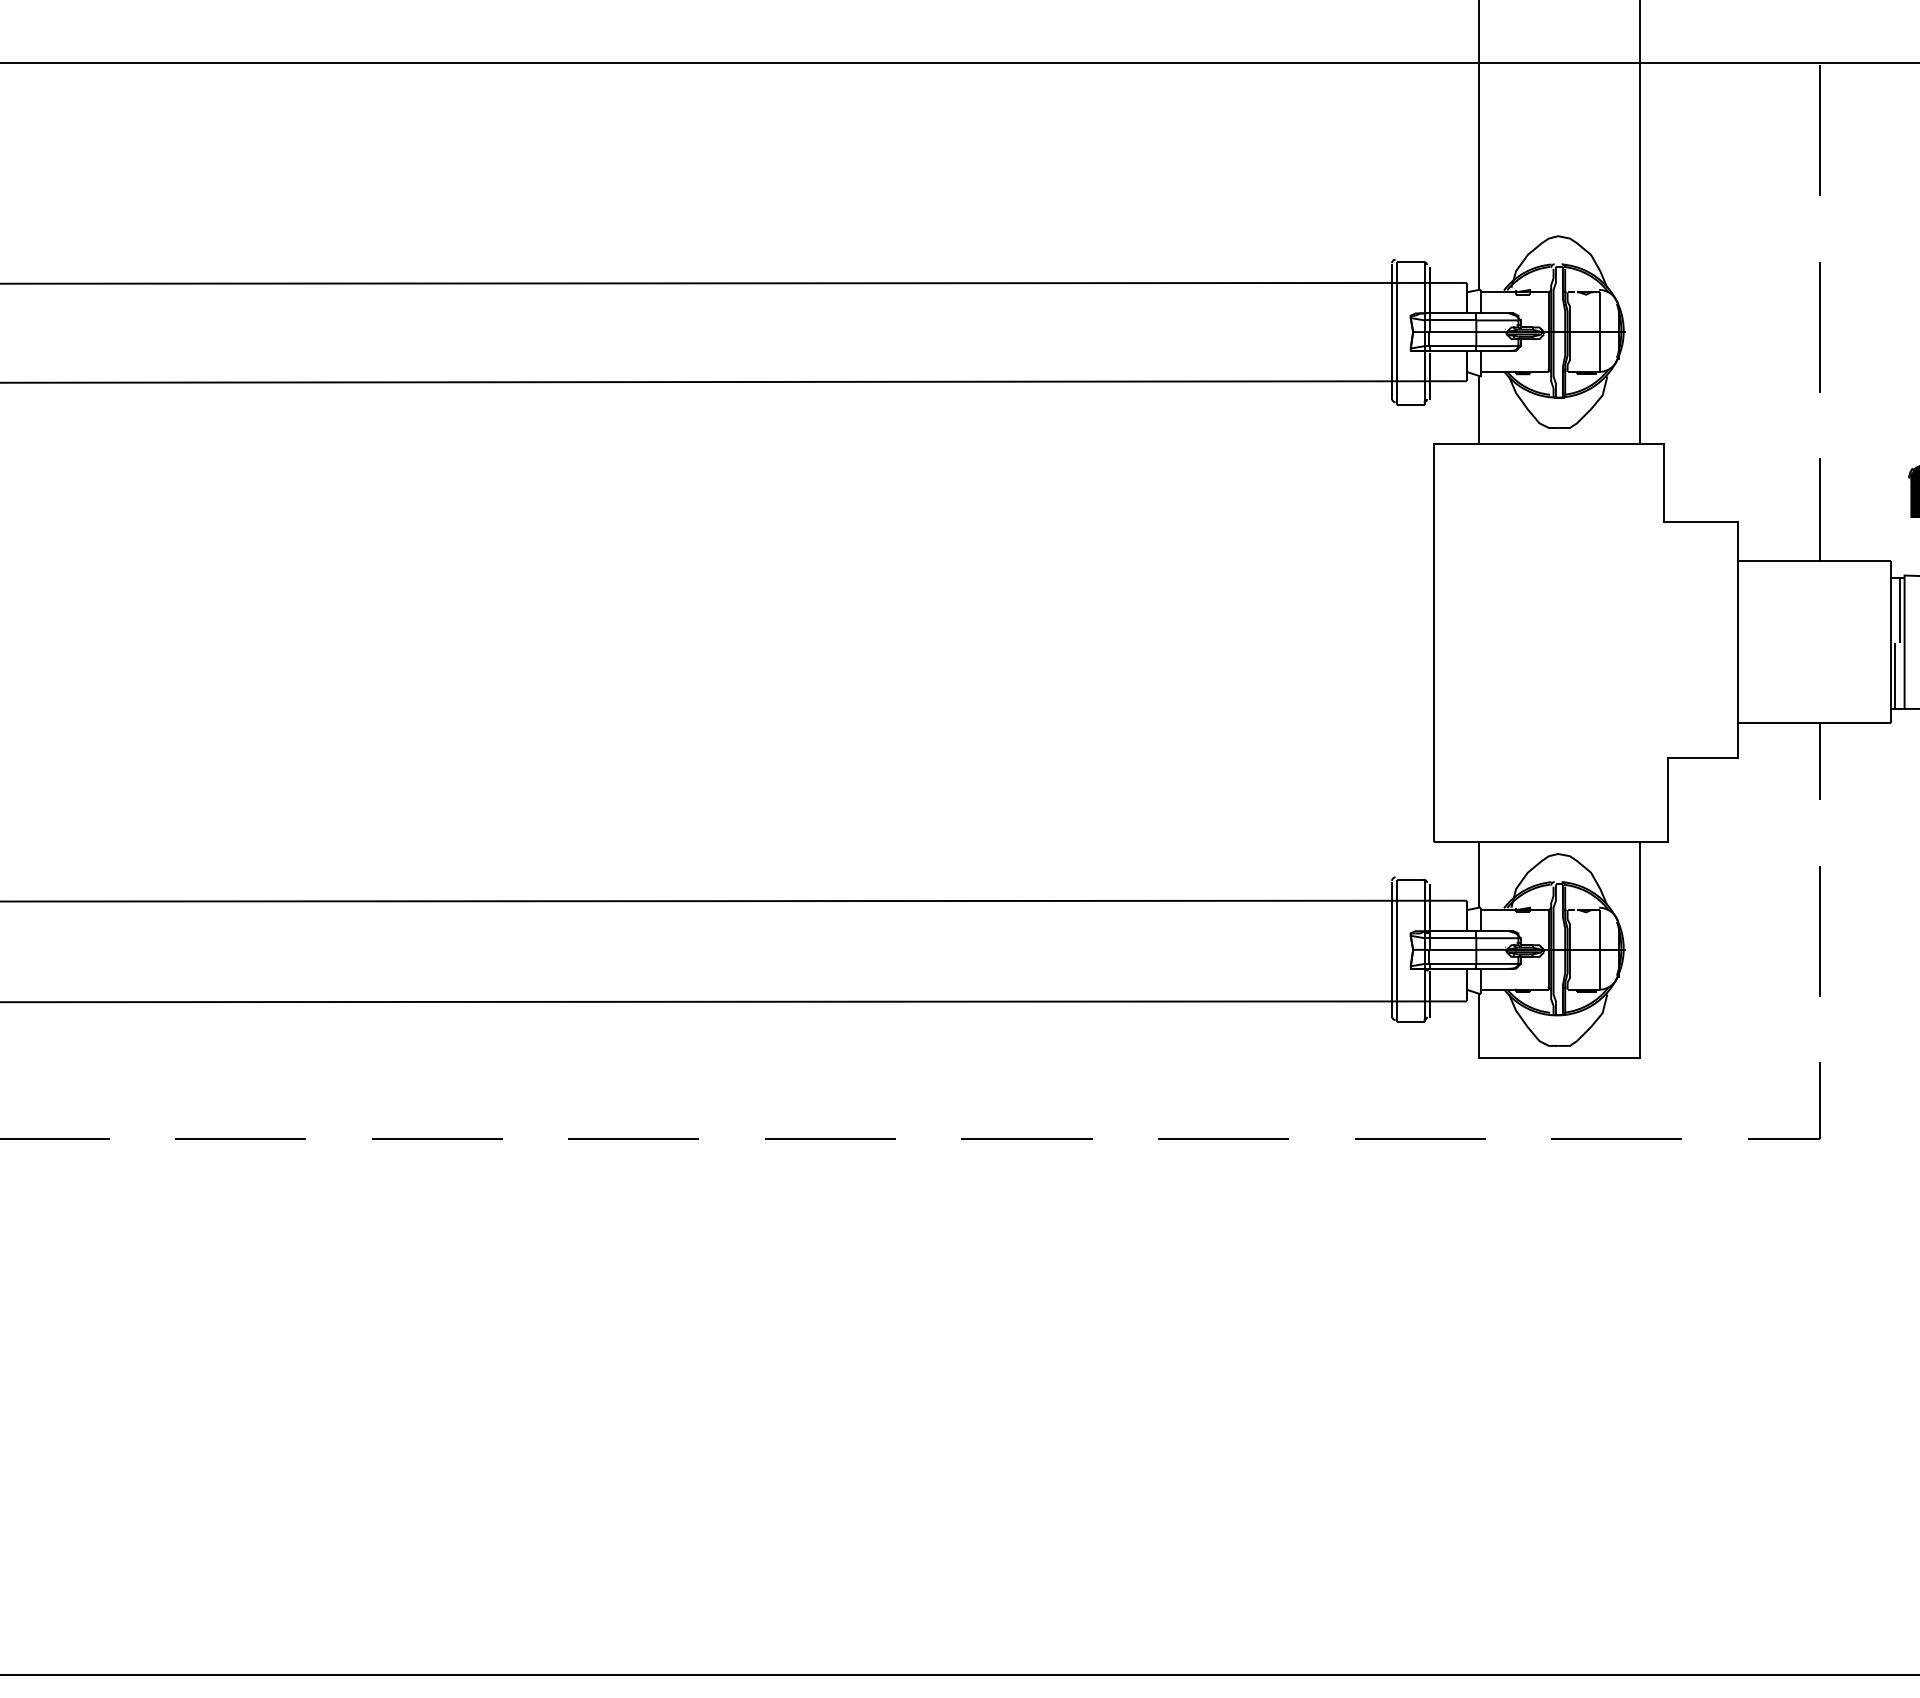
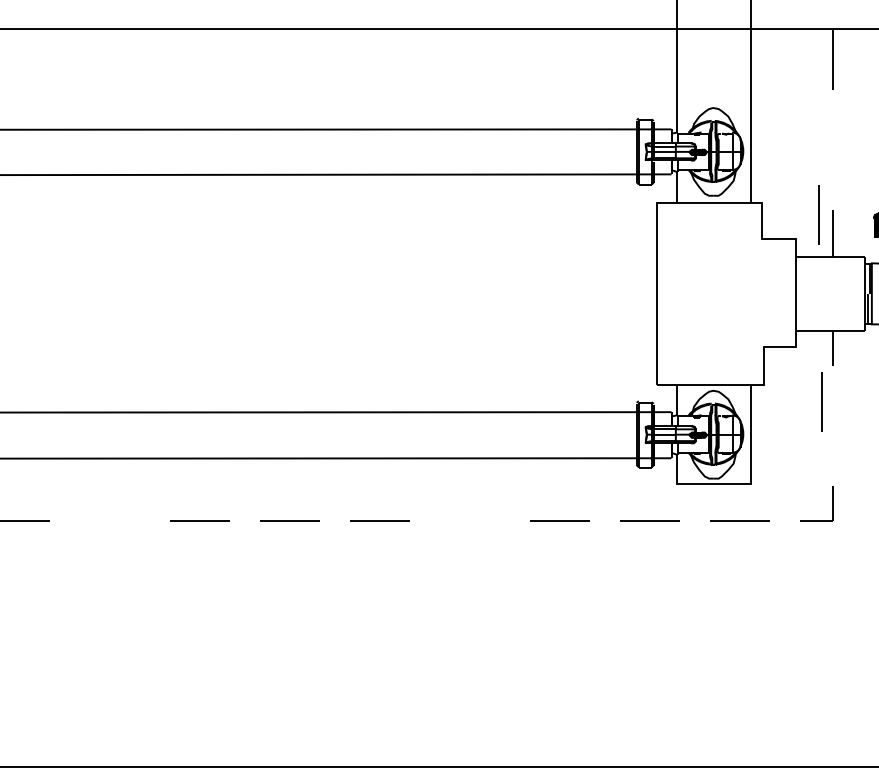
line: (1818, 326) -> (818, 214), moved
line: (1818, 929) -> (821, 401), moved
line: (239, 1137) -> (109, 520), removed
line: (1025, 1137) -> (469, 520), removed

